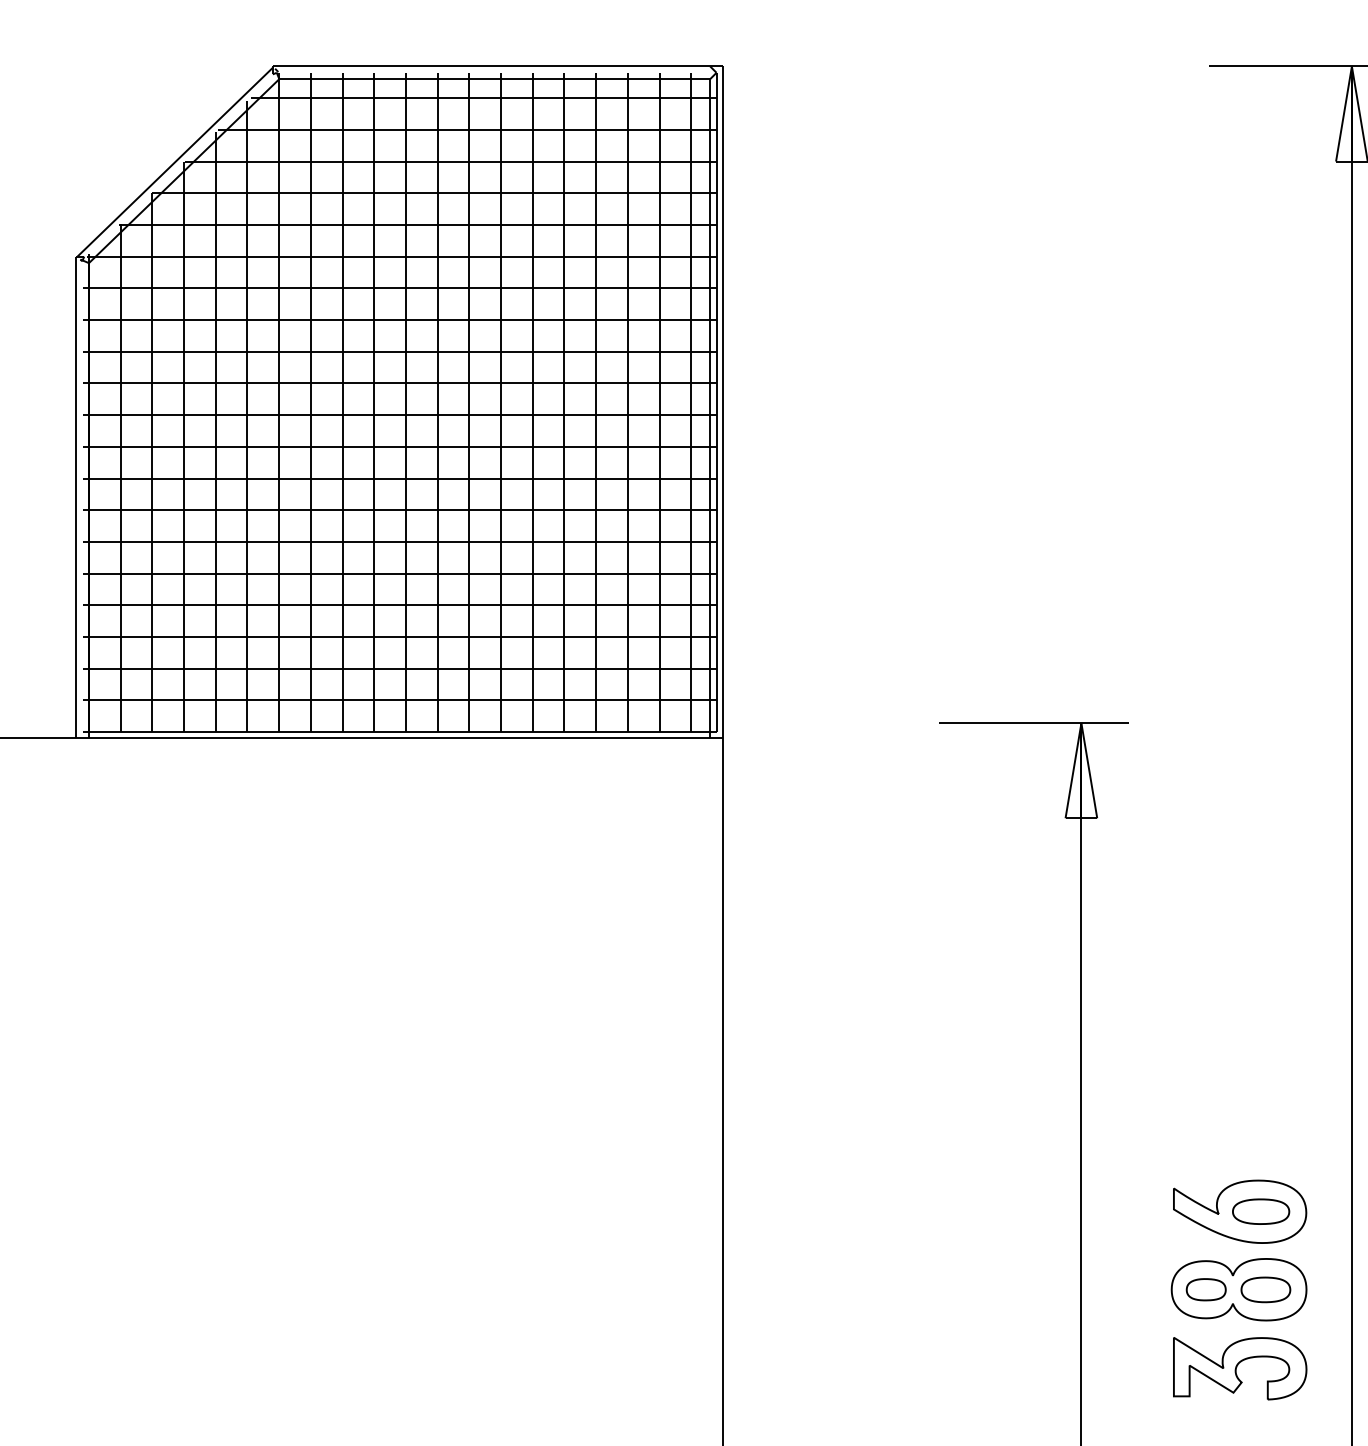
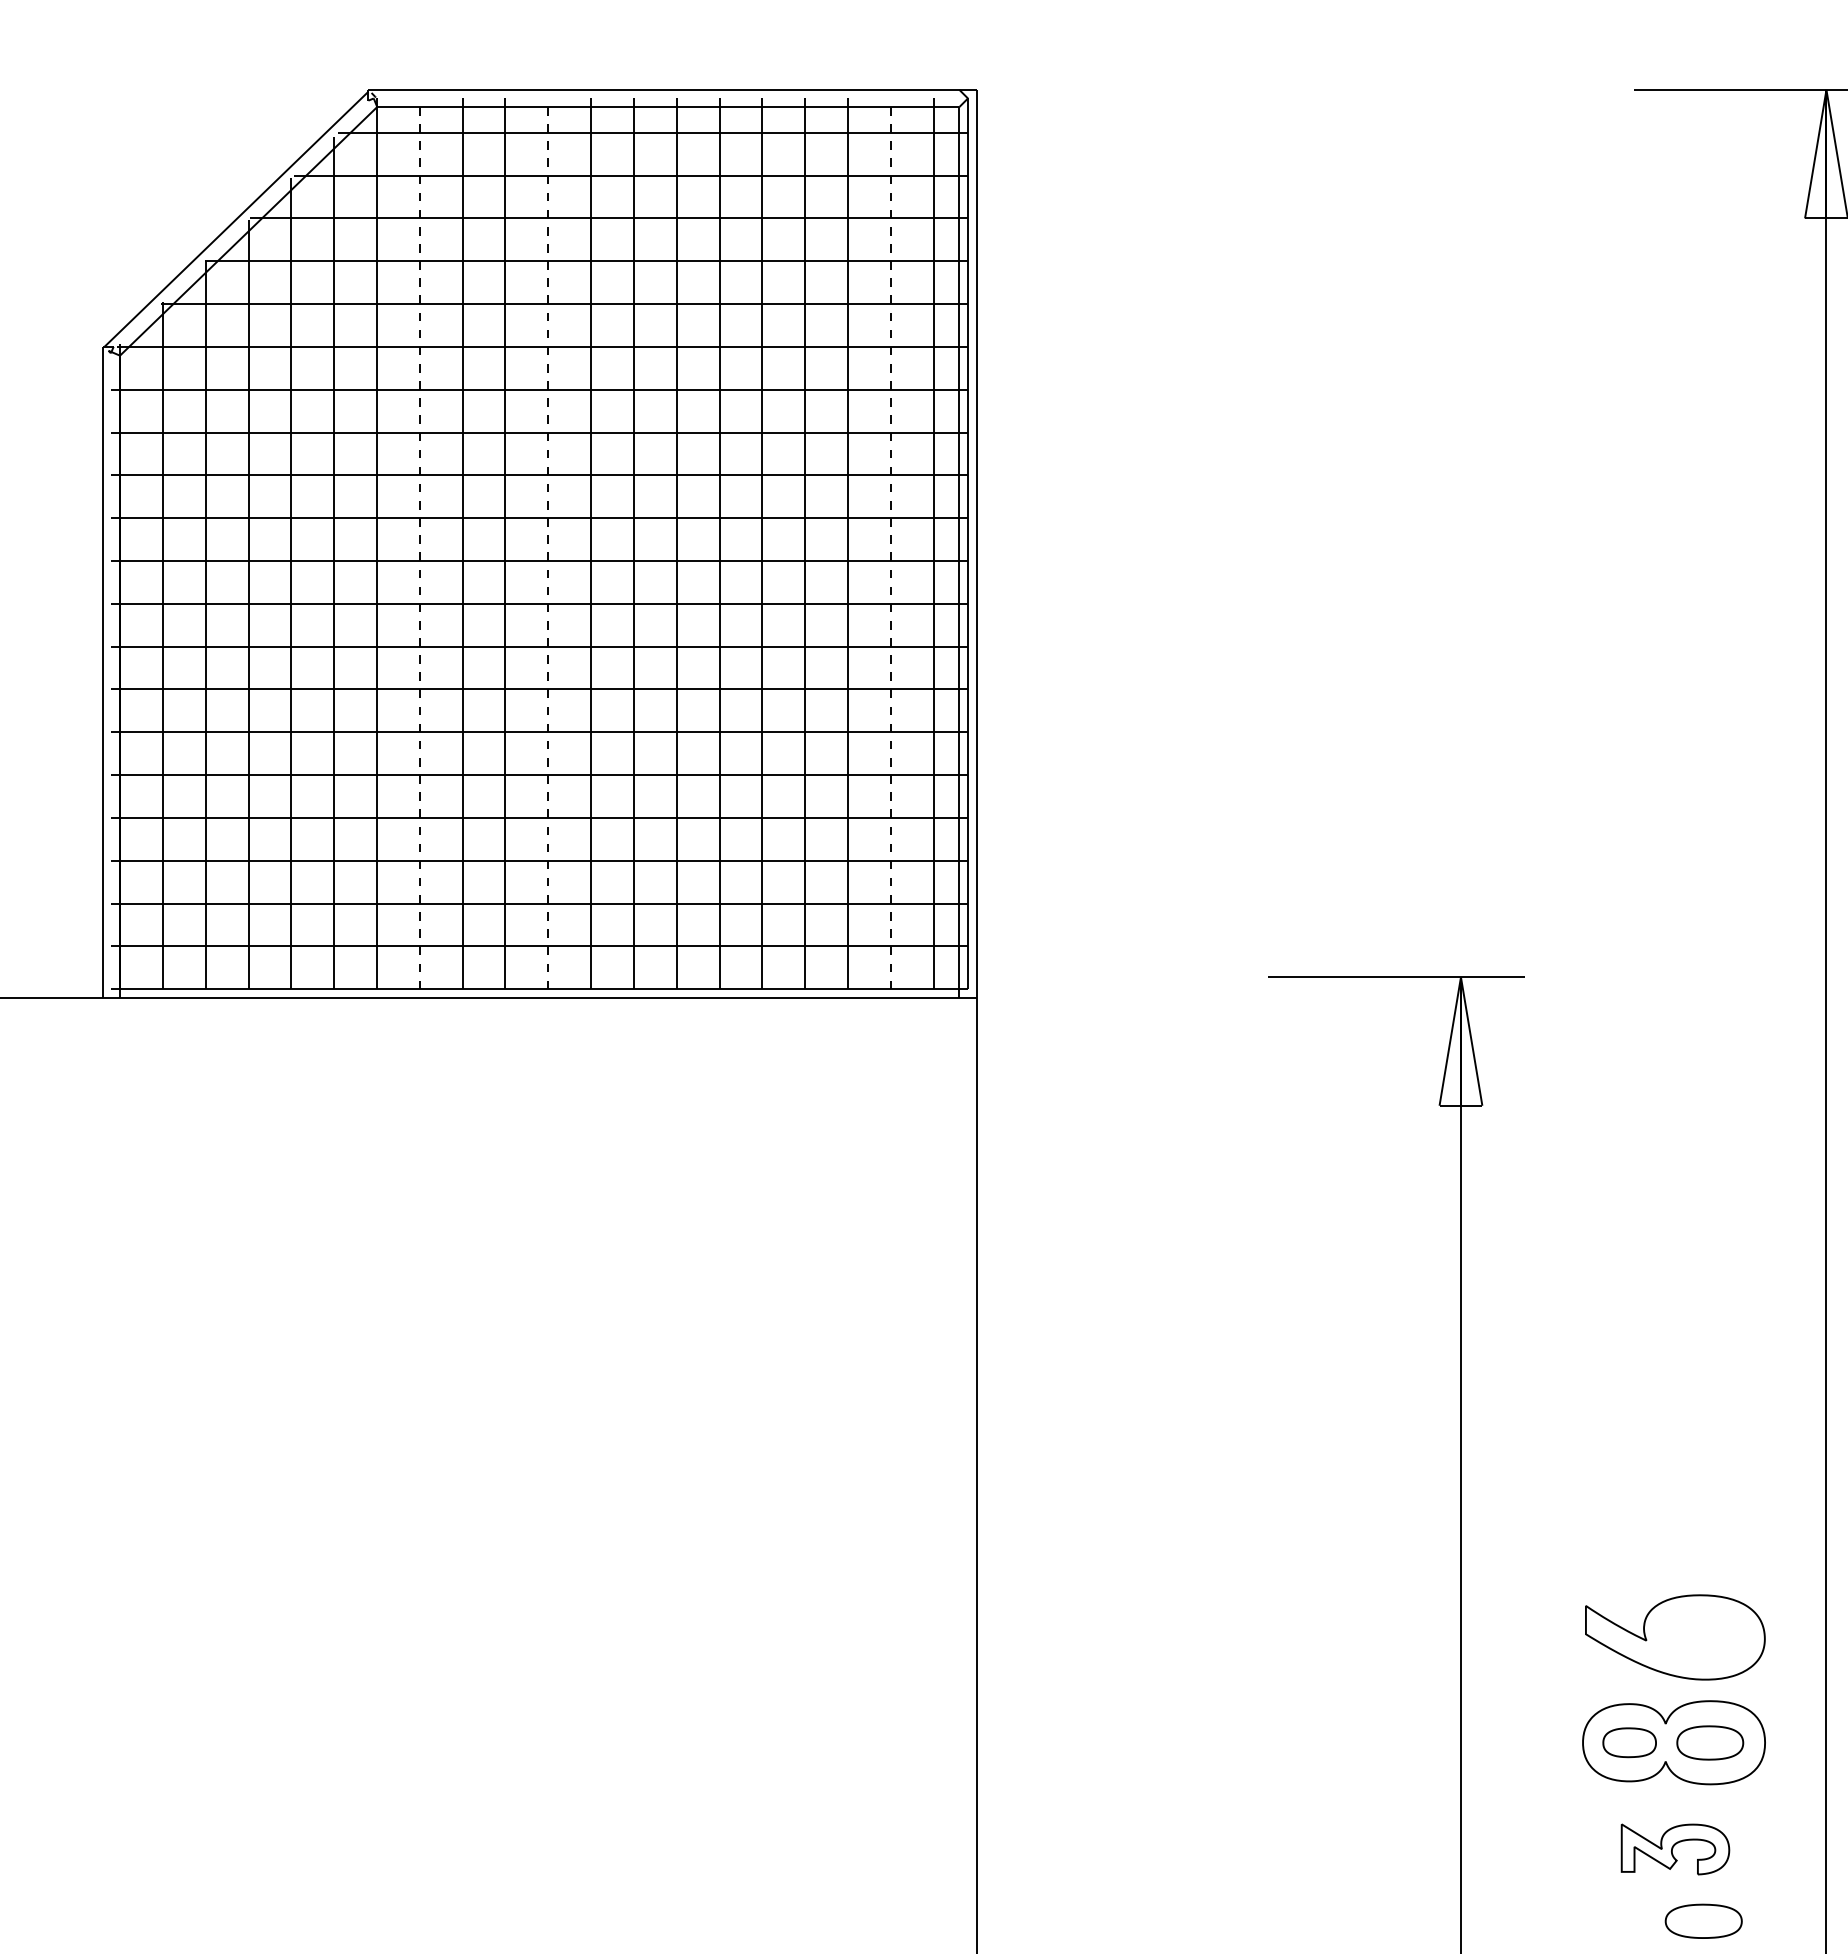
line: (310, 402) -> (419, 543), solid -> dashed
line: (406, 402) -> (548, 543), solid -> dashed
line: (659, 402) -> (890, 543), solid -> dashed
part: (1260, 1211) -> (1703, 1920), moved
part: (1240, 1368) -> (1675, 1849), size x0.6

